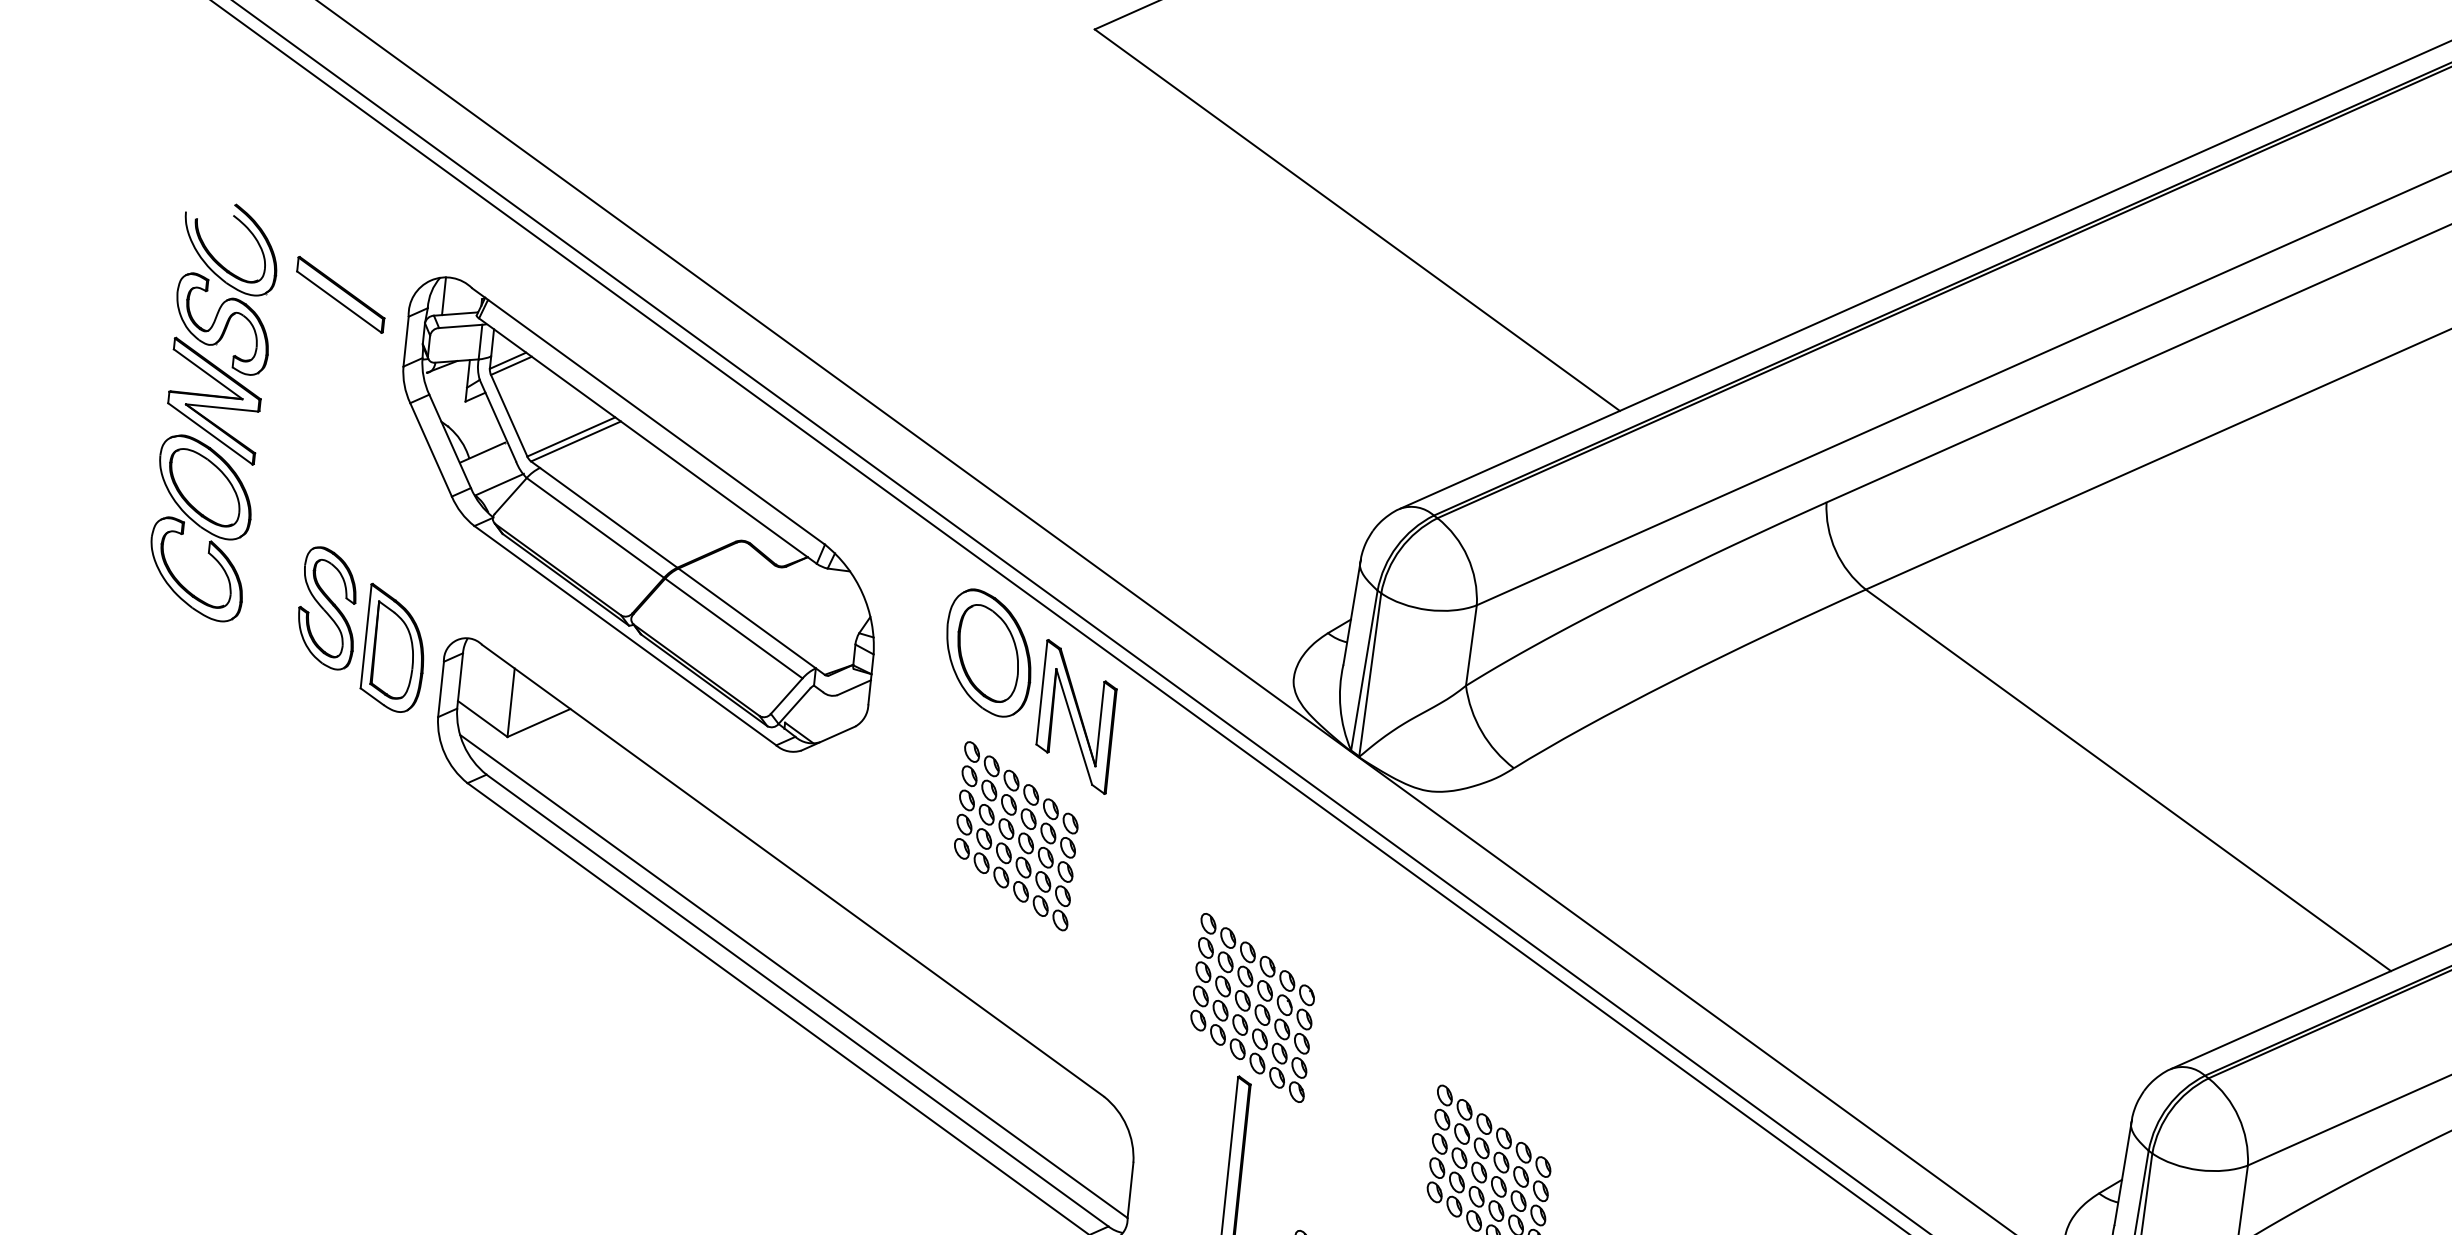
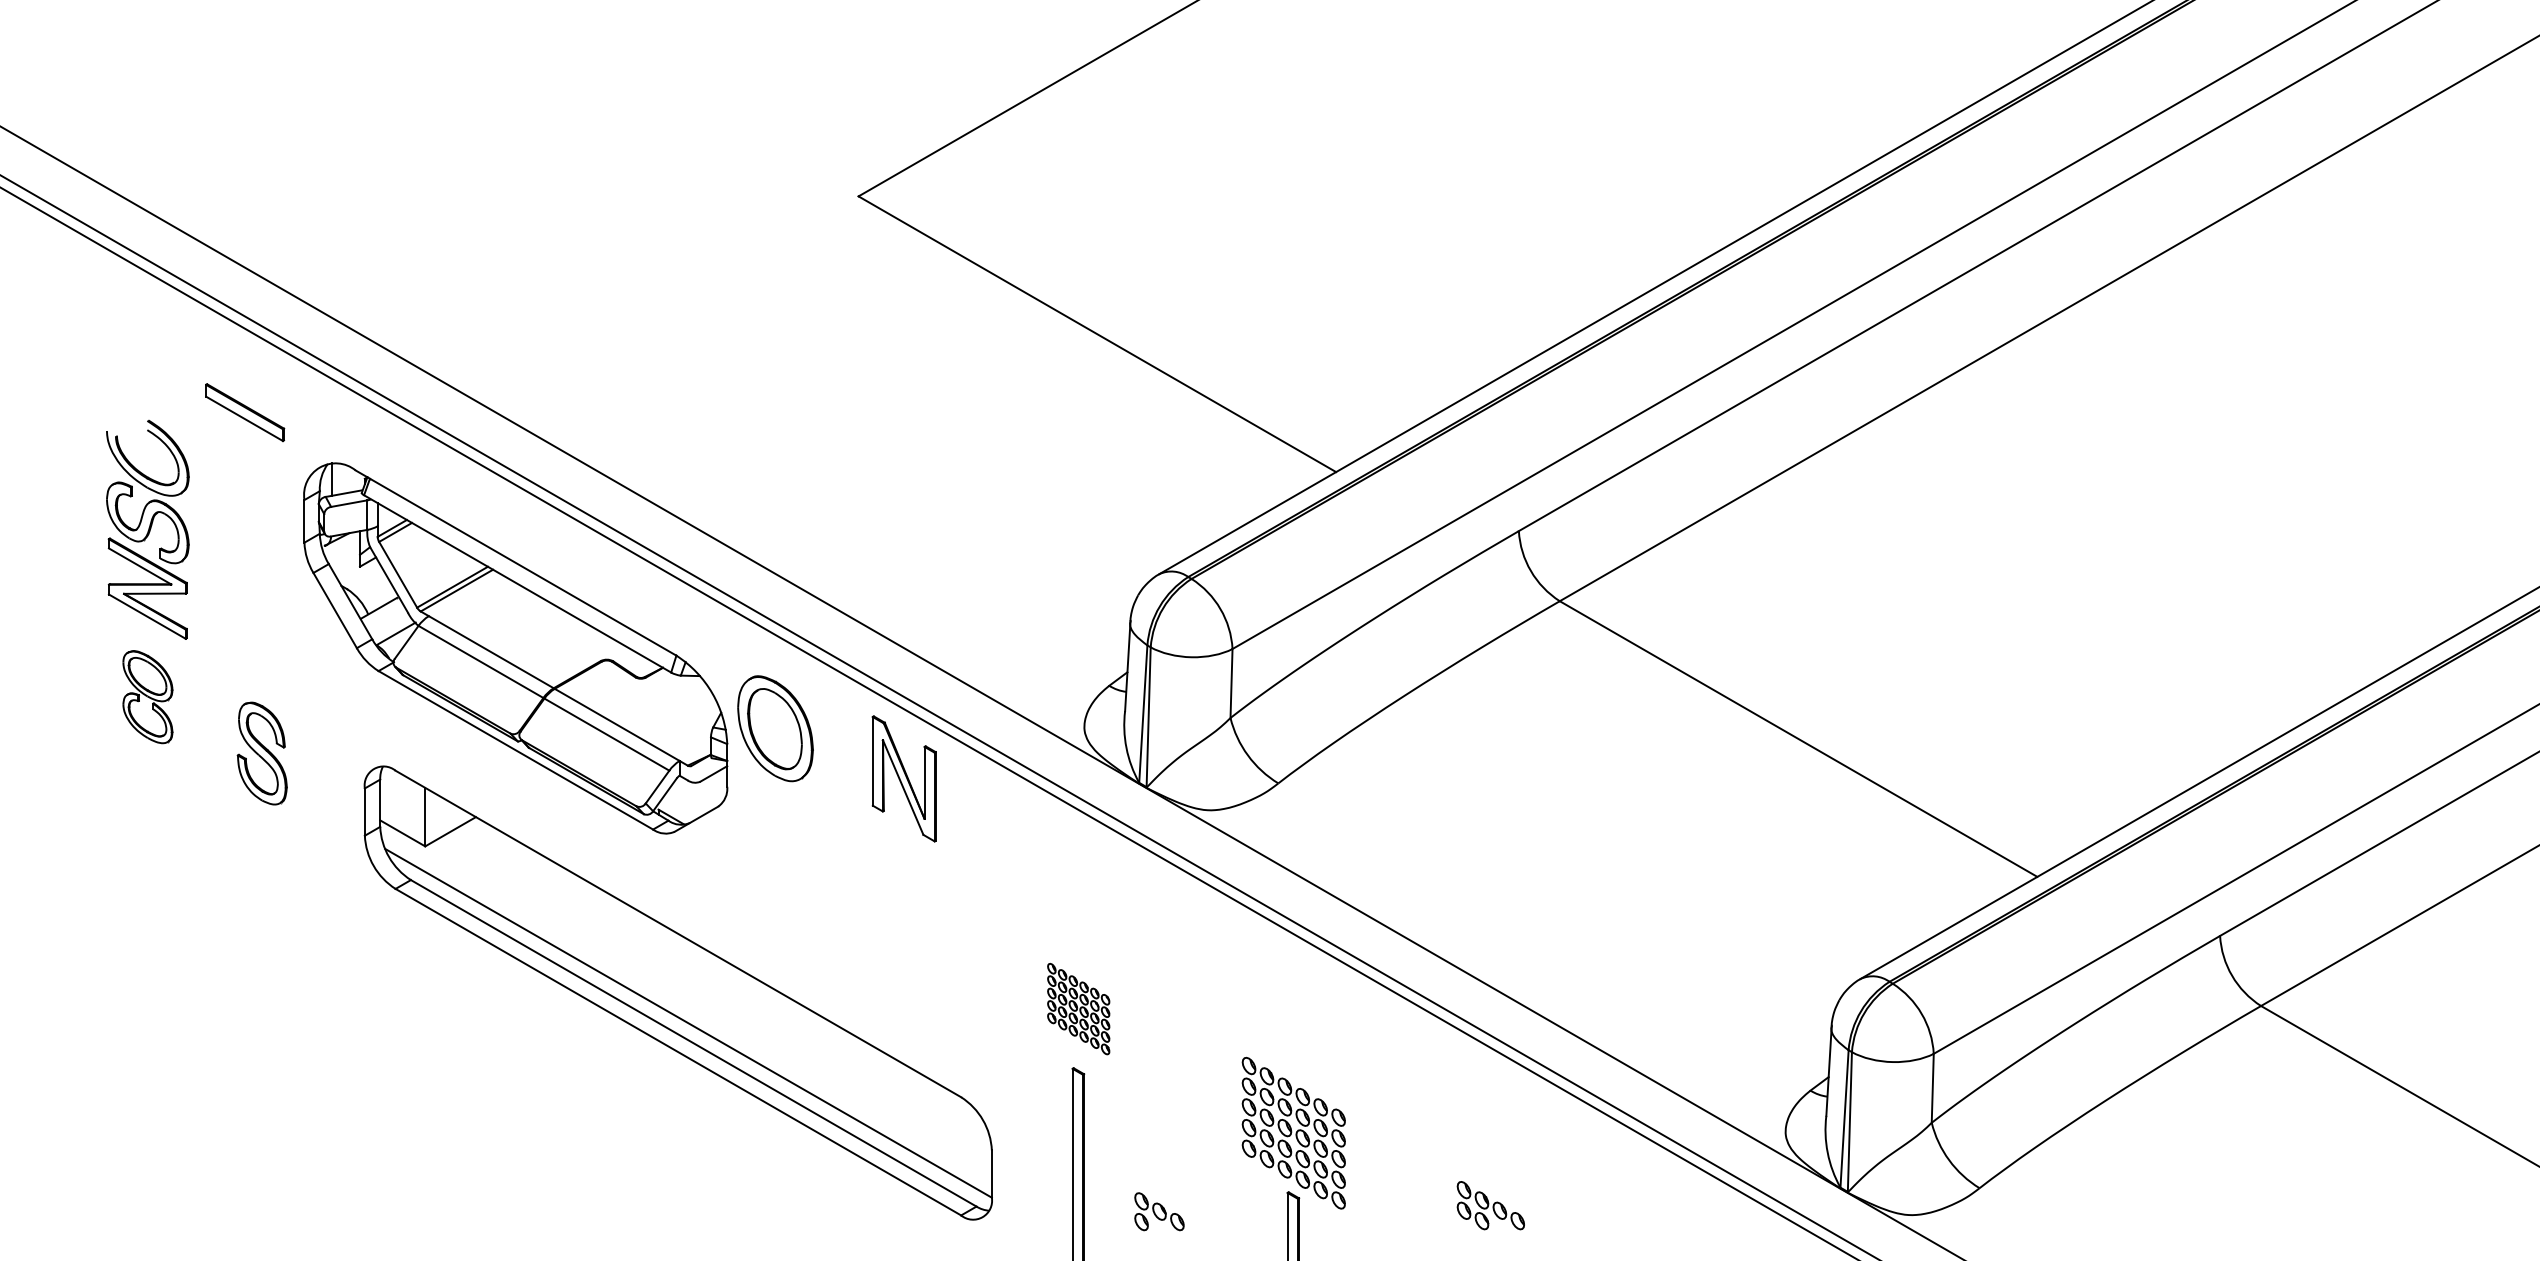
part: (341, 294) -> (245, 412), moved
part: (200, 527) -> (147, 696), size x0.6
part: (394, 648) -> (321, 781), removed
part: (988, 652) -> (775, 728), moved
part: (1015, 835) -> (863, 884), removed
part: (1252, 1007) -> (1078, 1008), size x0.6

